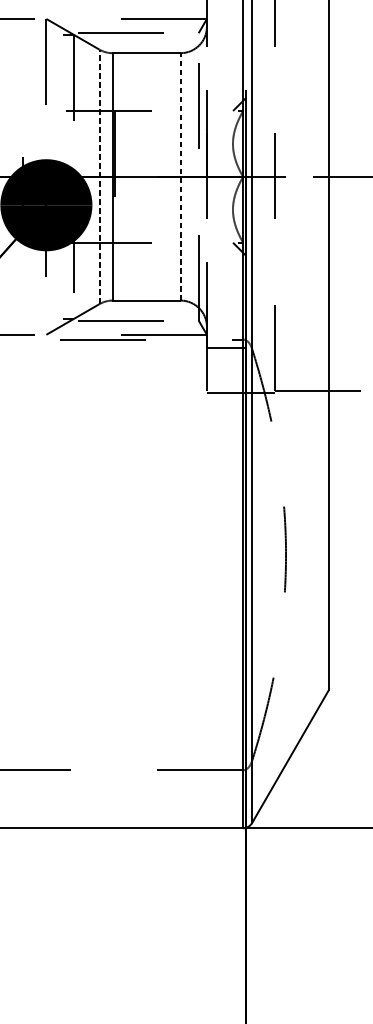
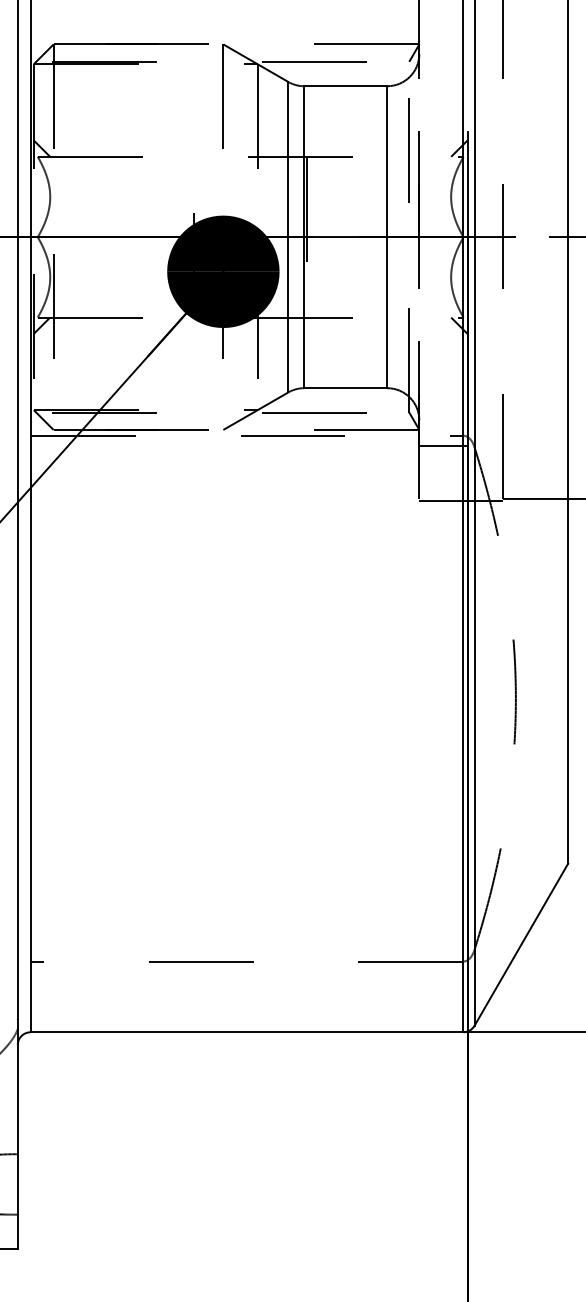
line: (99, 176) -> (288, 236), dashed -> solid
line: (180, 177) -> (387, 237), dashed -> solid

